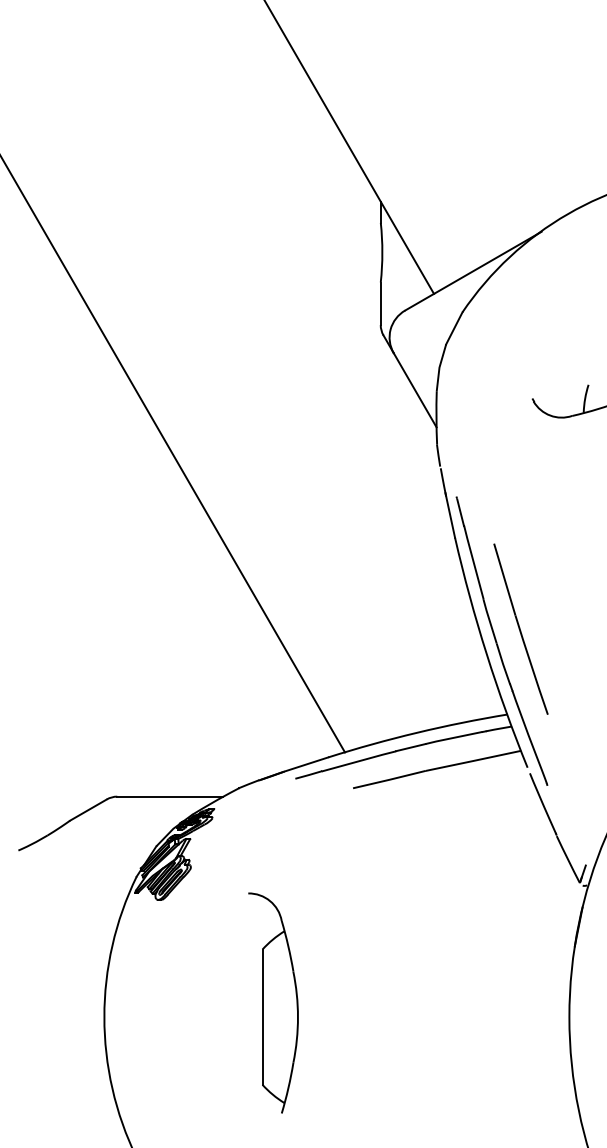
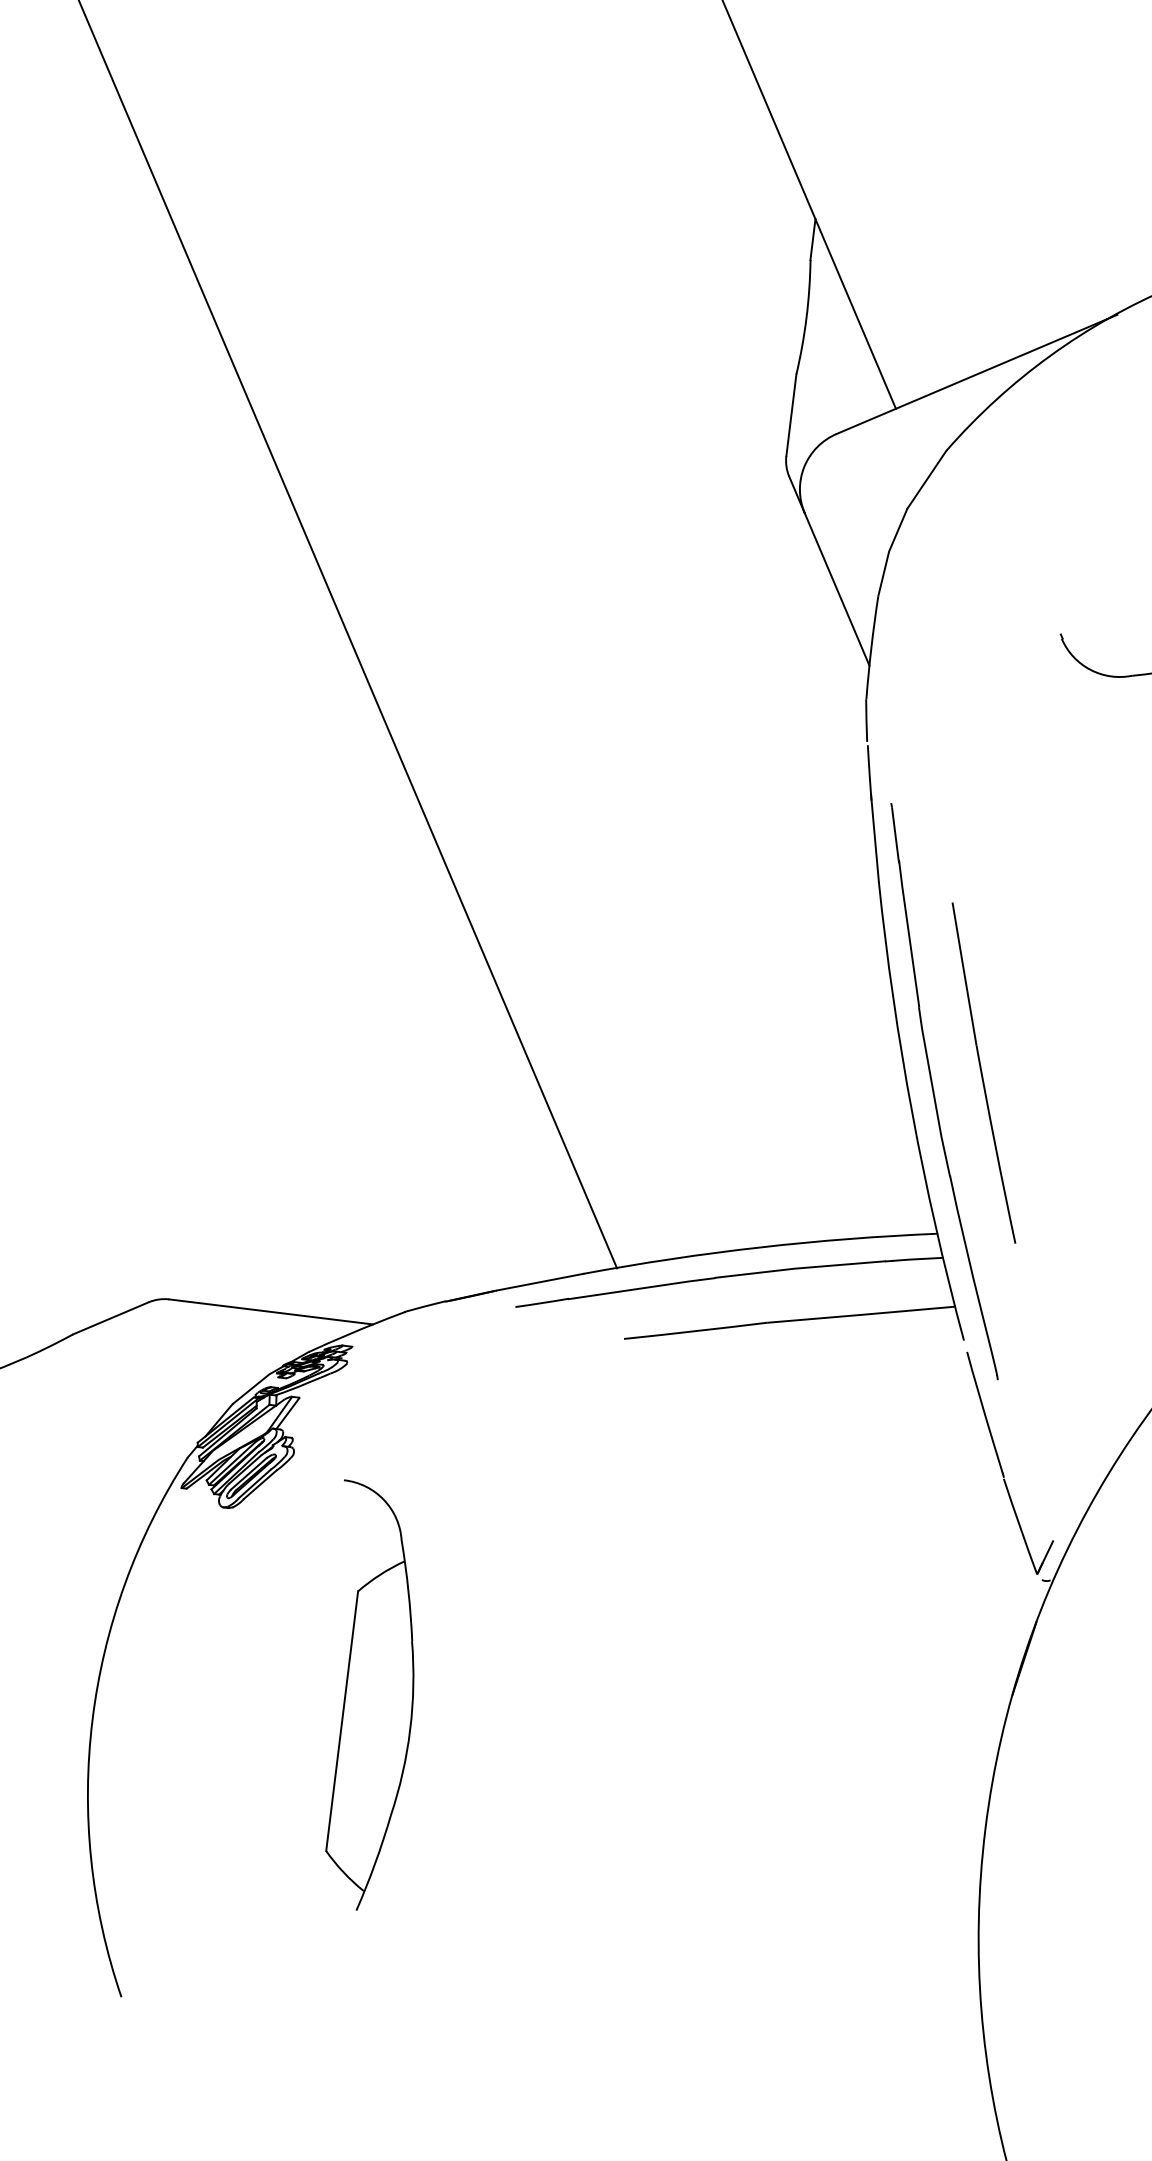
part: (273, 1002) -> (366, 1695), moved

